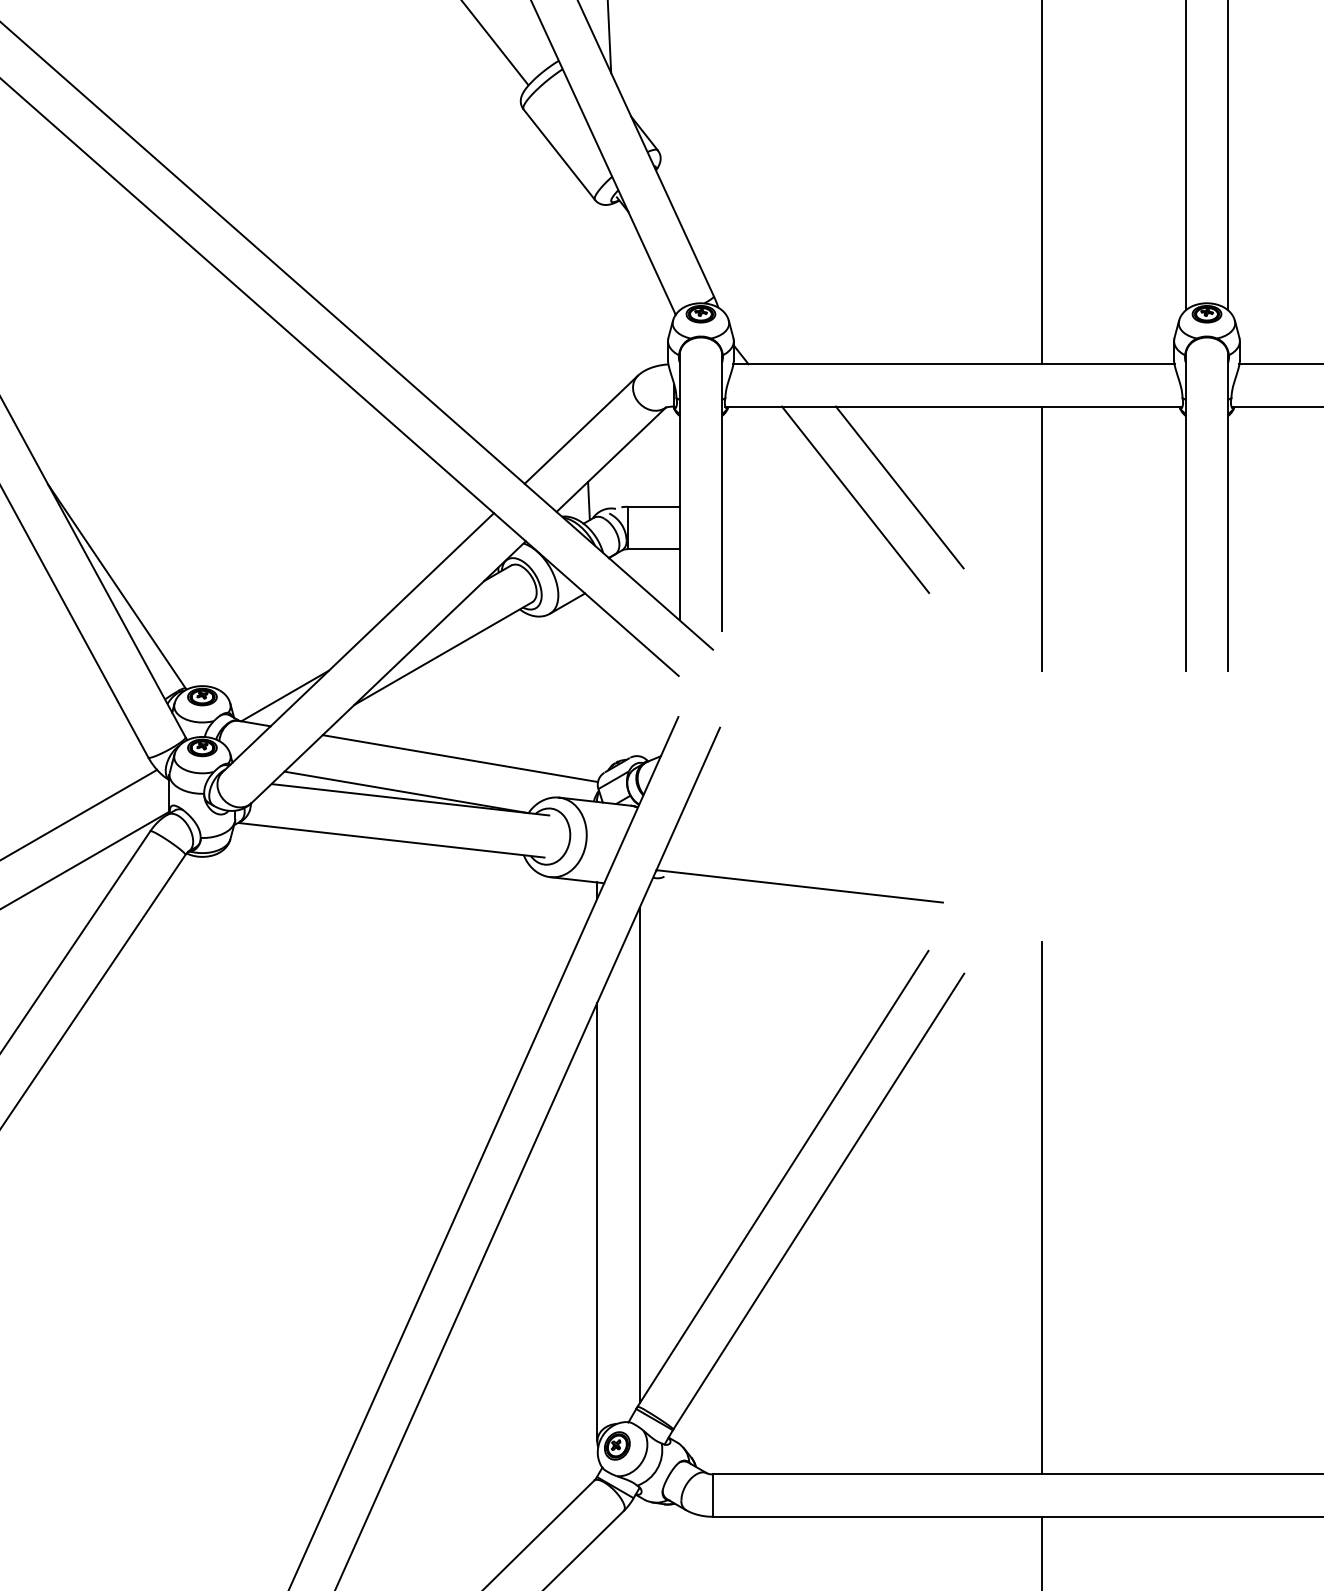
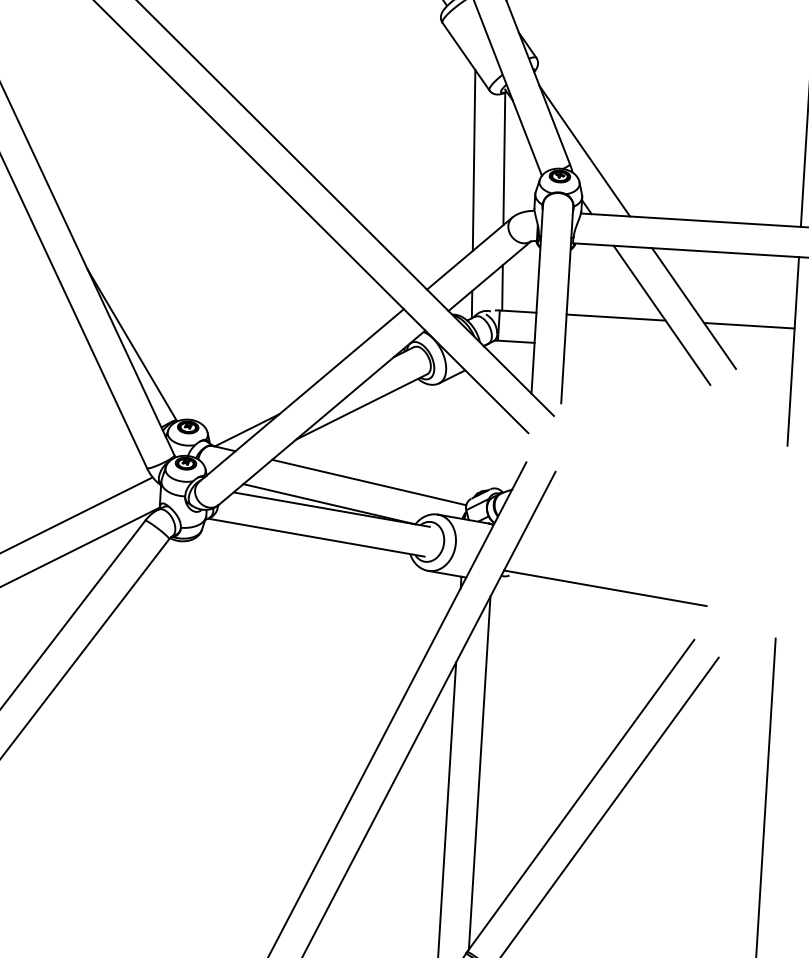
line: (733, 276) -> (584, 151), added
line: (621, 294) -> (504, 158), added
line: (579, 298) -> (474, 159), added
line: (629, 474) -> (502, 287), added
line: (791, 506) -> (616, 317), added
line: (978, 506) -> (749, 325), added

